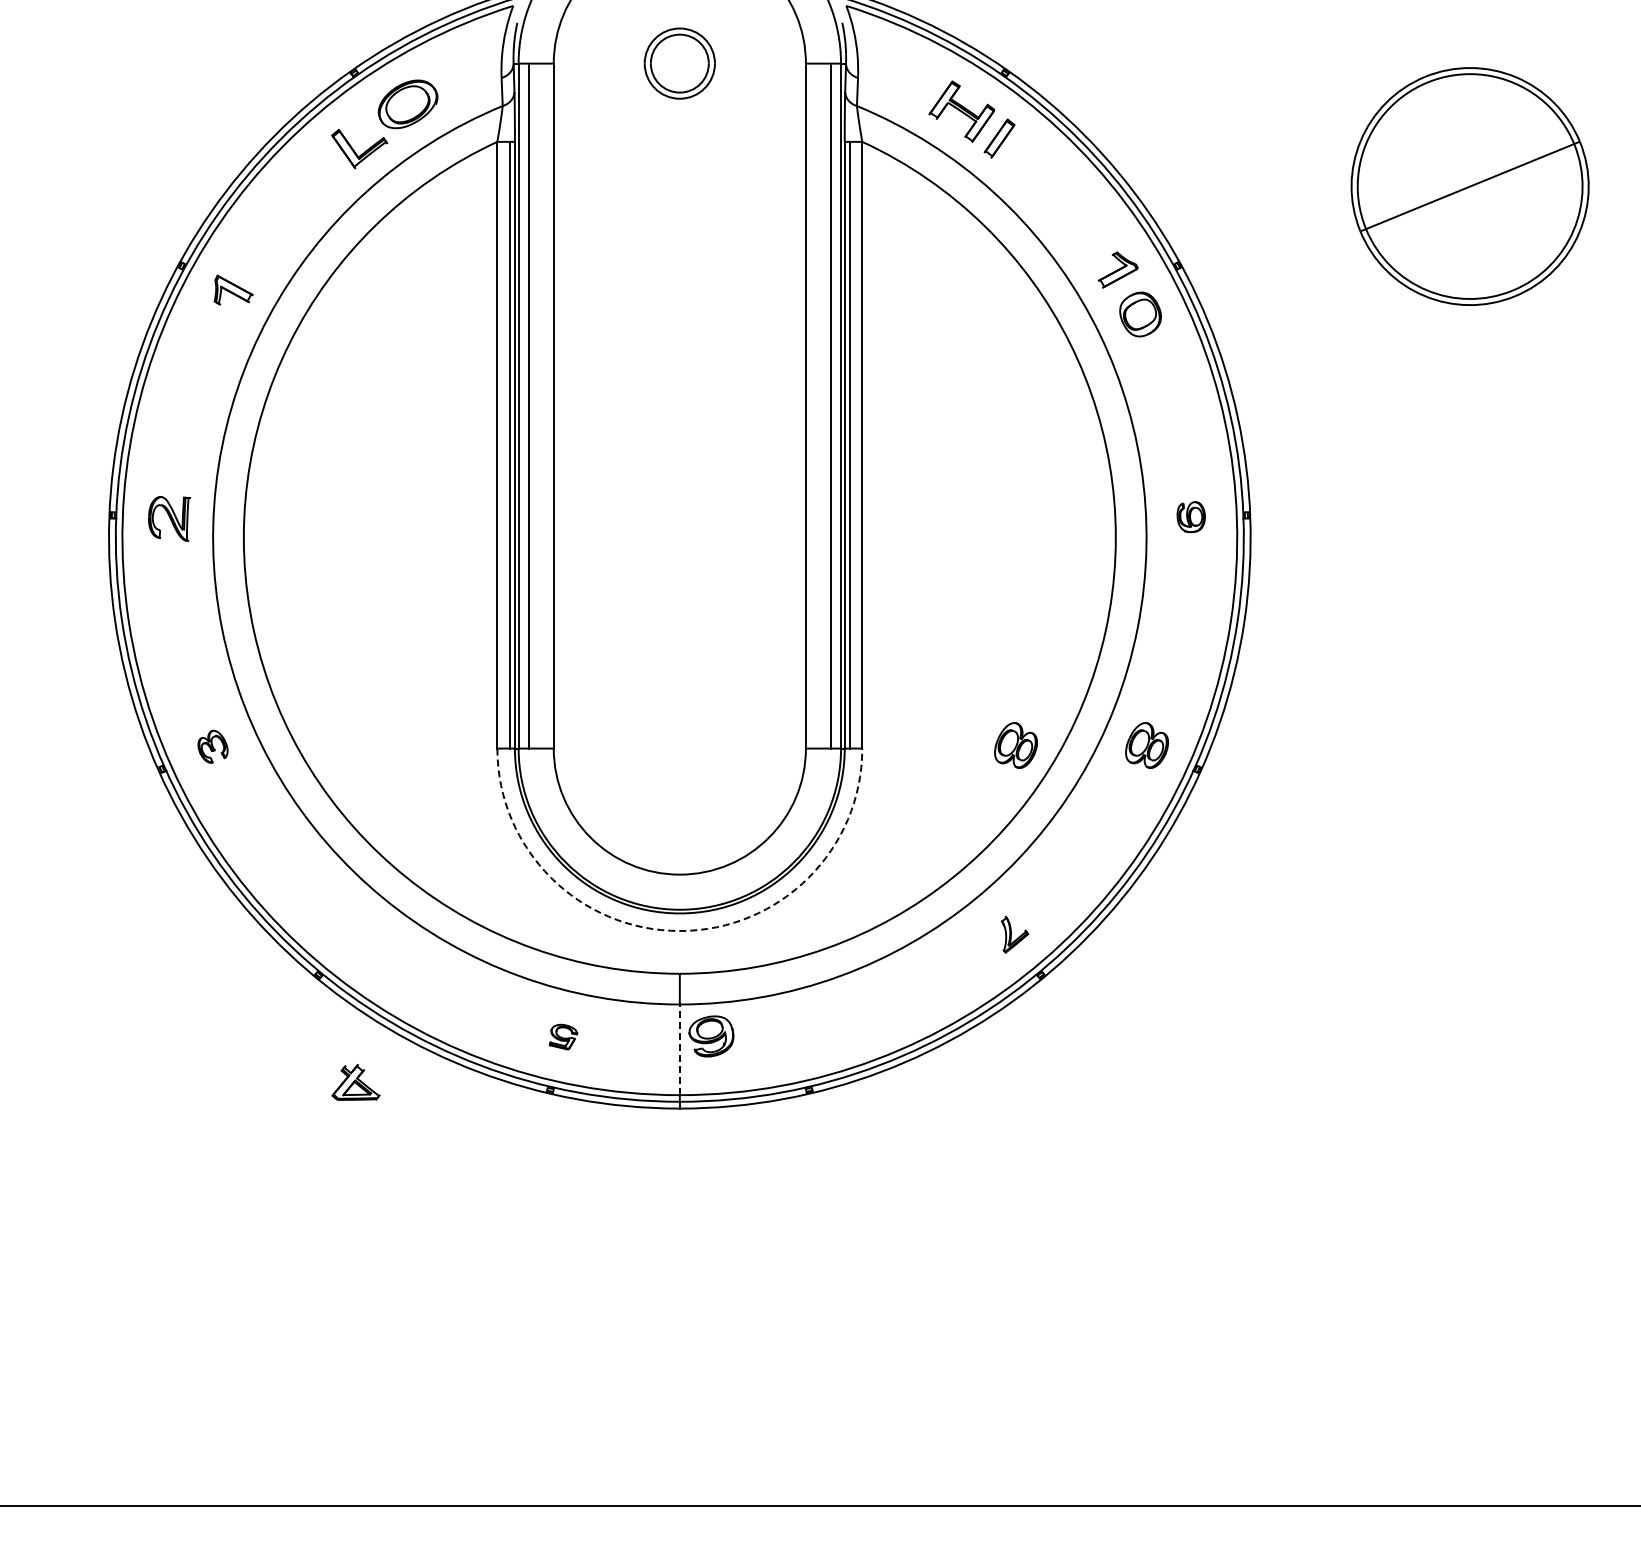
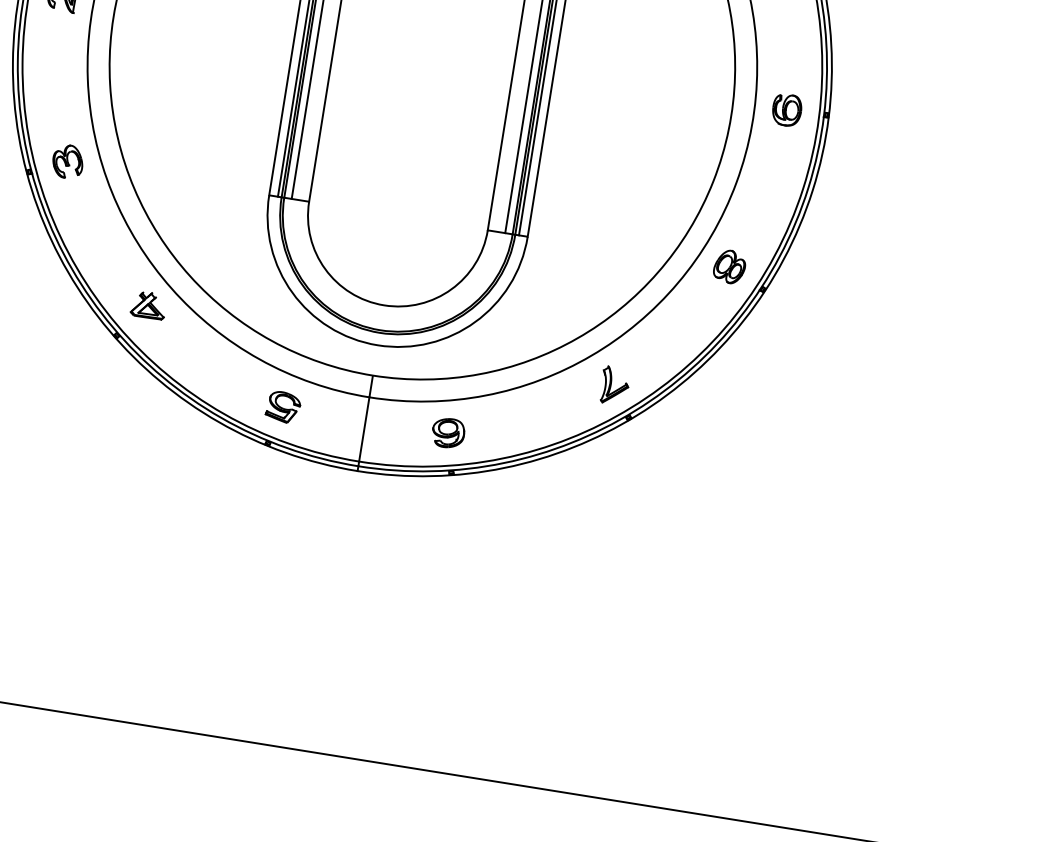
part: (1190, 516) -> (786, 109), size x1.43
part: (1015, 745) -> (636, 251), removed
part: (212, 746) -> (67, 161), size x1.43
arc: (679, 931) -> (377, 345), dashed -> solid
part: (1014, 934) -> (614, 385), size x1.43
part: (563, 1036) -> (283, 406), size x1.67
part: (711, 1036) -> (448, 433), moved
line: (679, 1049) -> (364, 429), dashed -> solid
part: (355, 1082) -> (148, 305), moved

